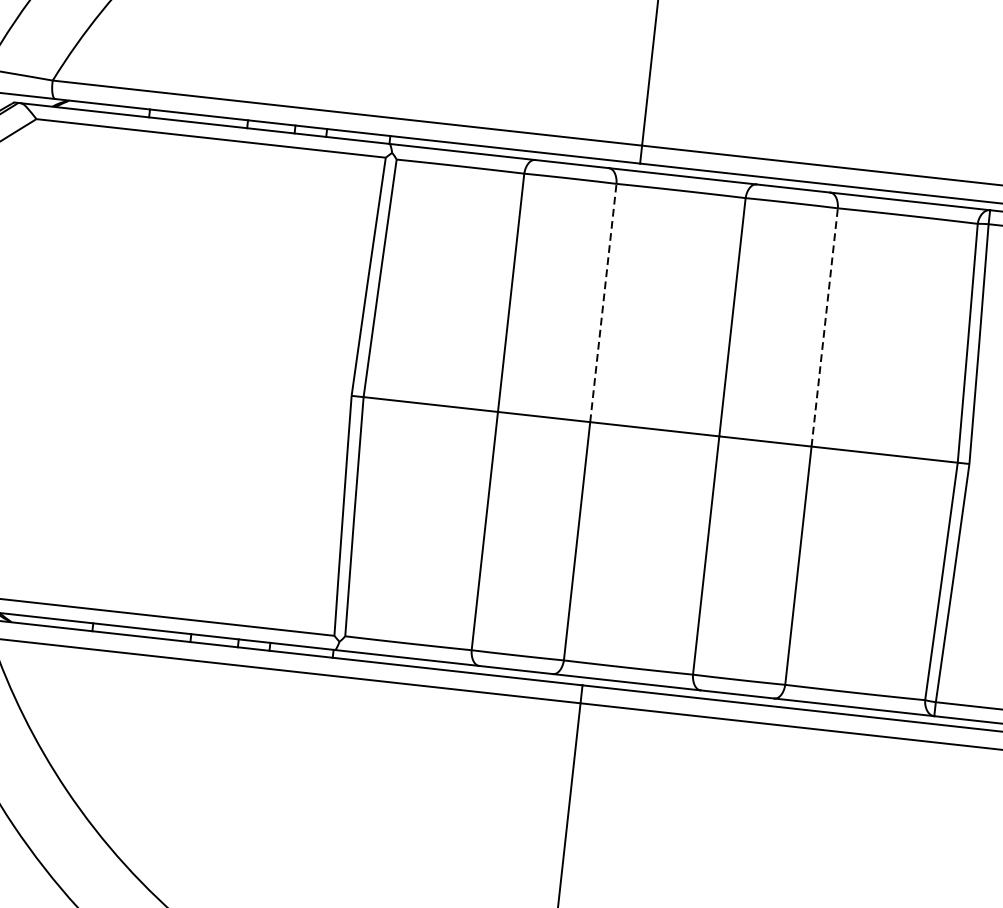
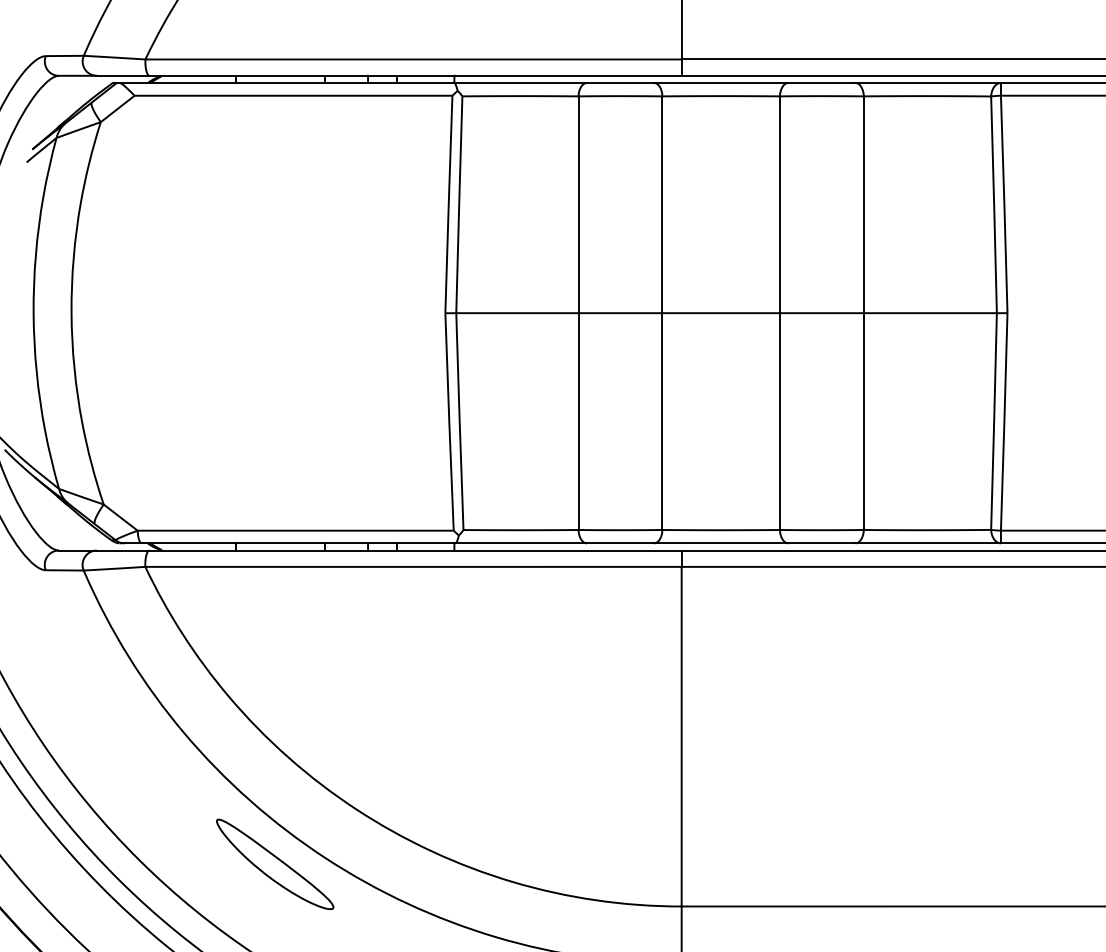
line: (603, 302) -> (662, 204), dashed -> solid
line: (824, 327) -> (863, 204), dashed -> solid

